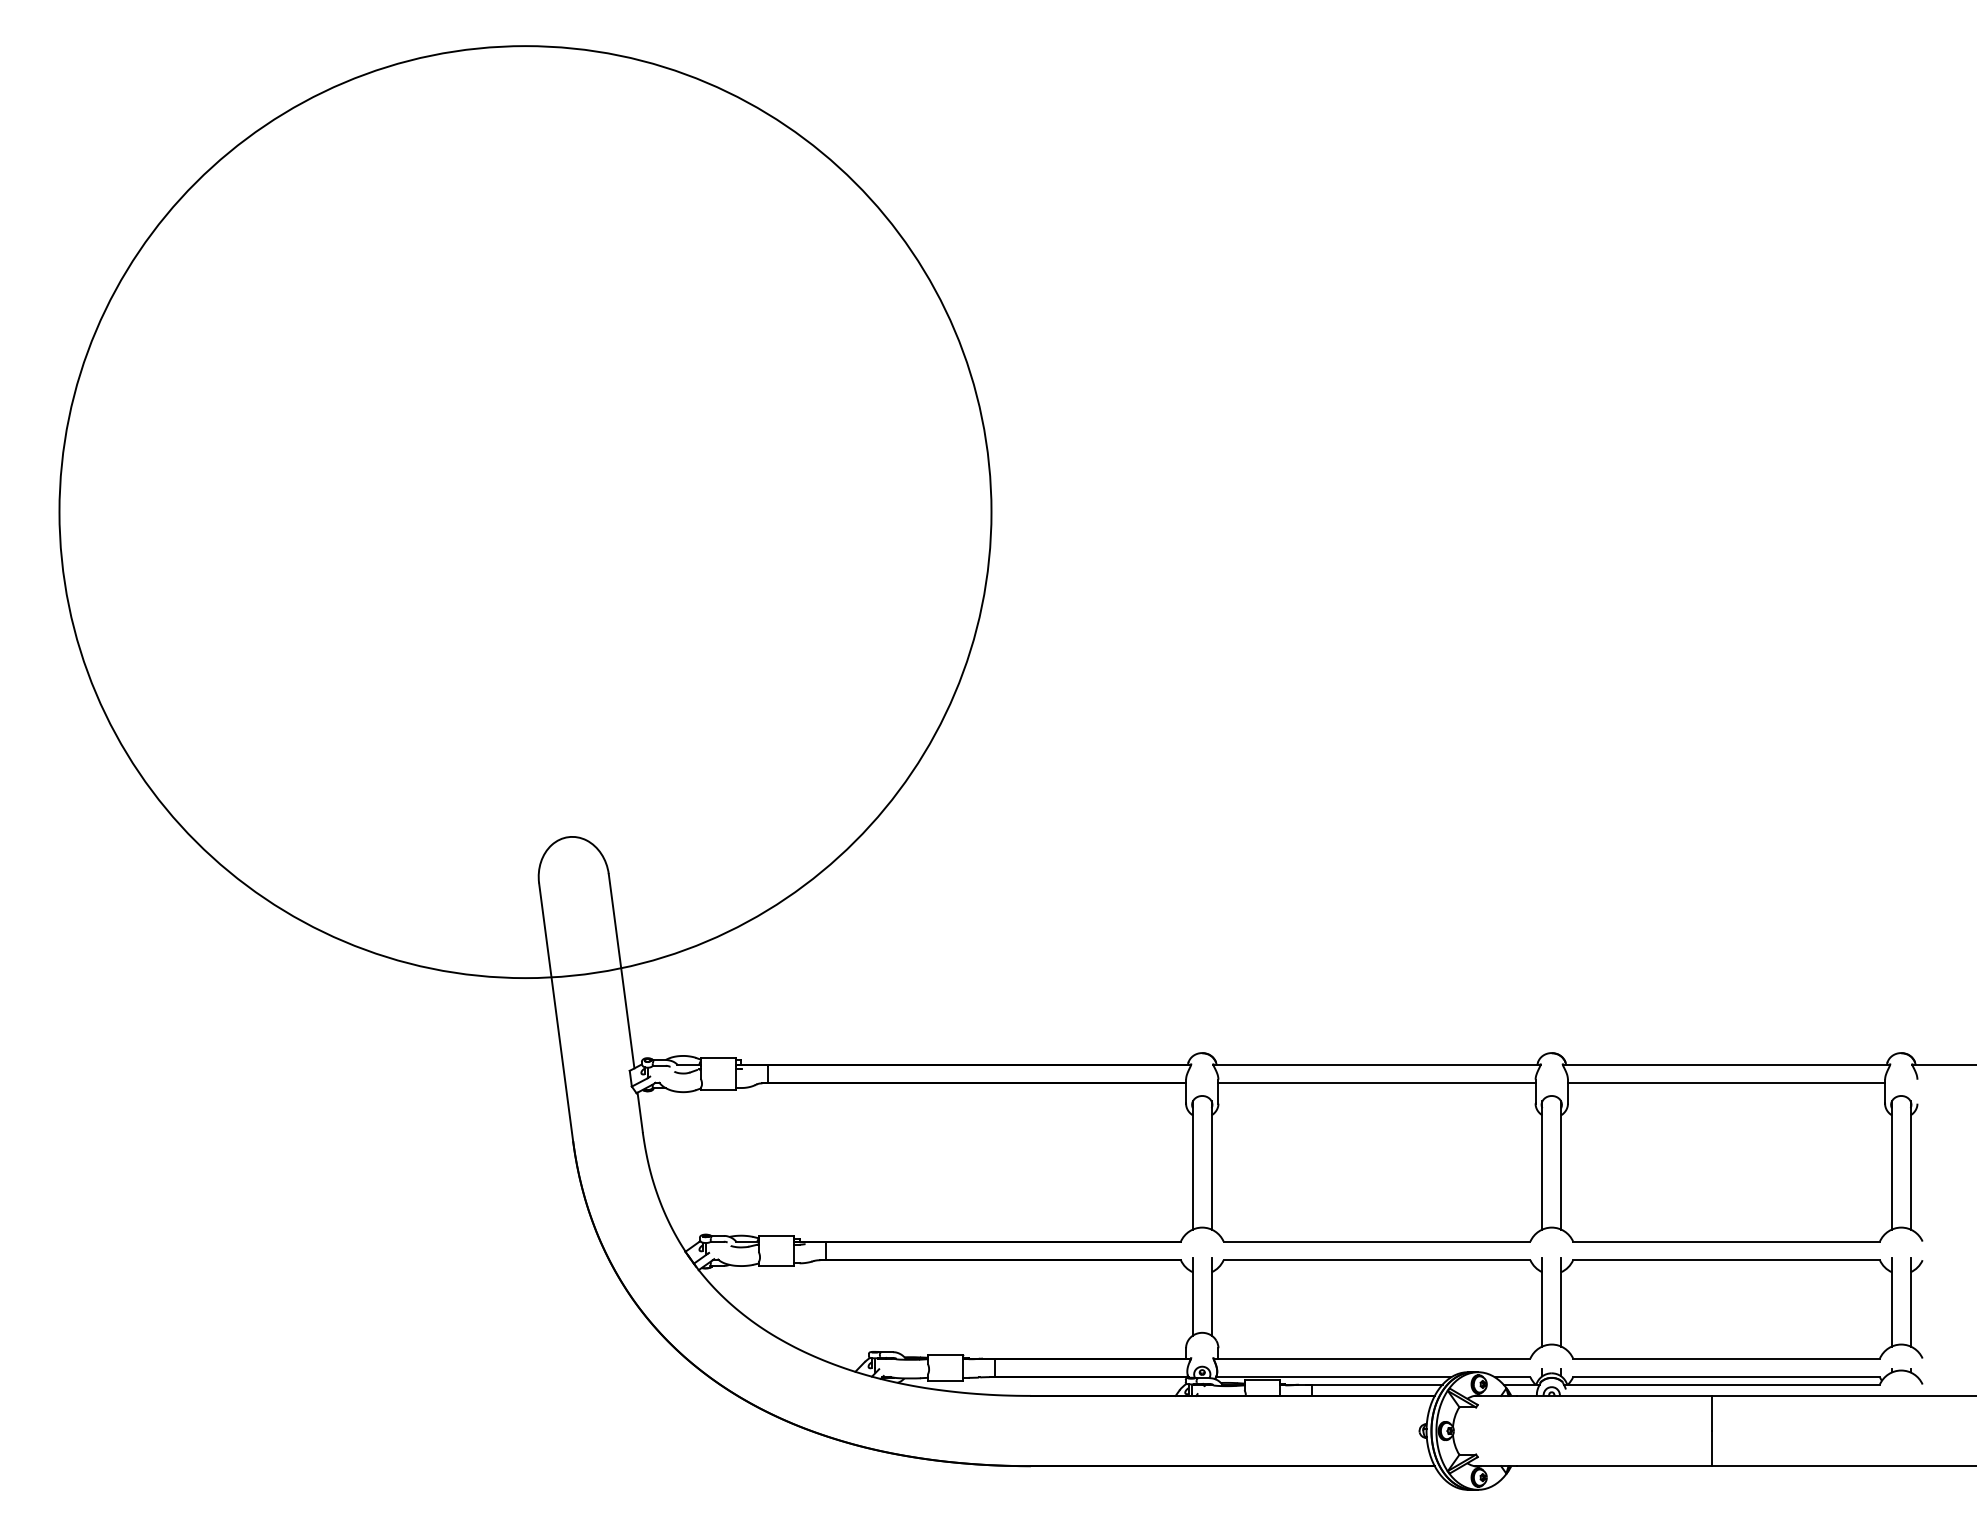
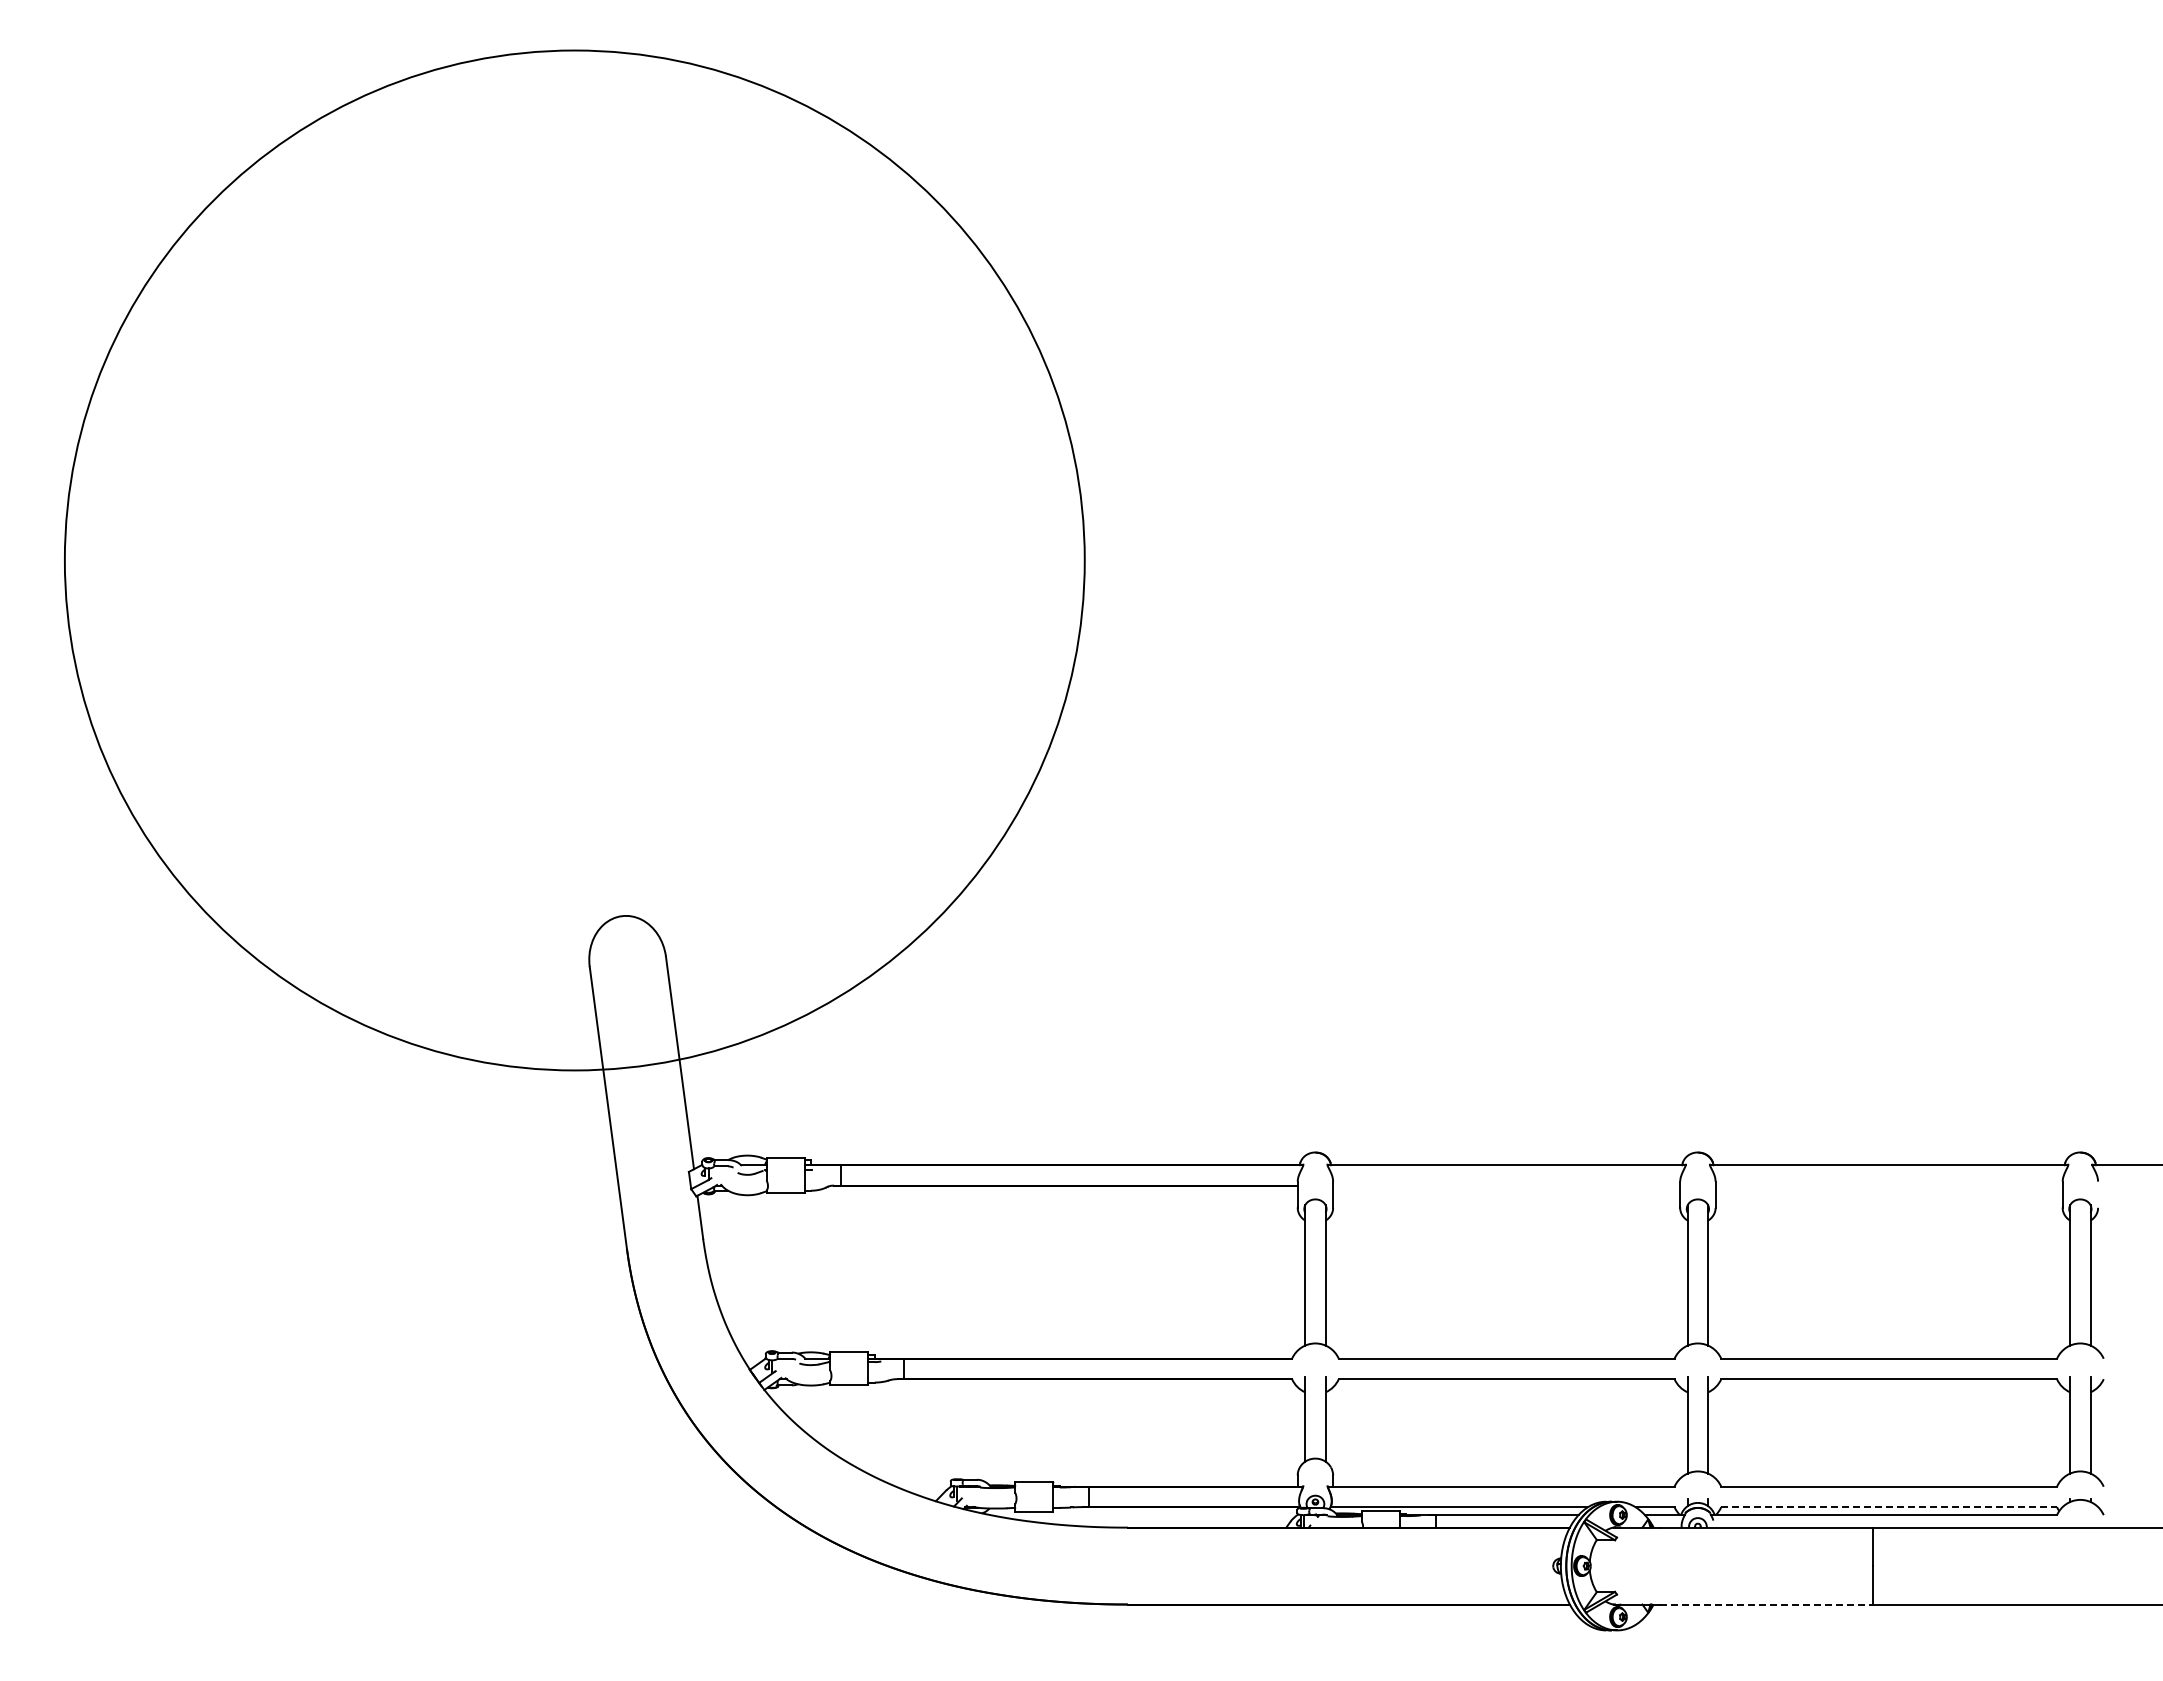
line: (1376, 1083) -> (1506, 1185), removed
line: (1725, 1083) -> (1888, 1185), removed
line: (1726, 1377) -> (1889, 1507), solid -> dashed
line: (1614, 1466) -> (1766, 1604), solid -> dashed

